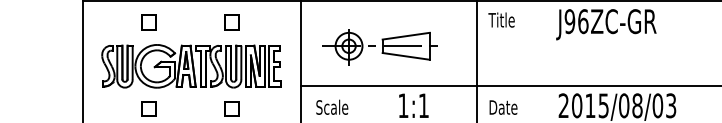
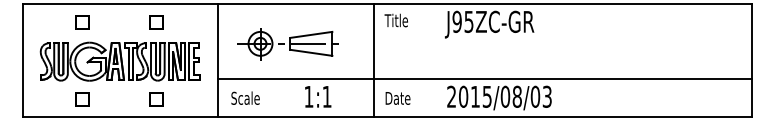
text: (582, 21) -> (468, 21), J96ZC-GR -> J95ZC-GR

